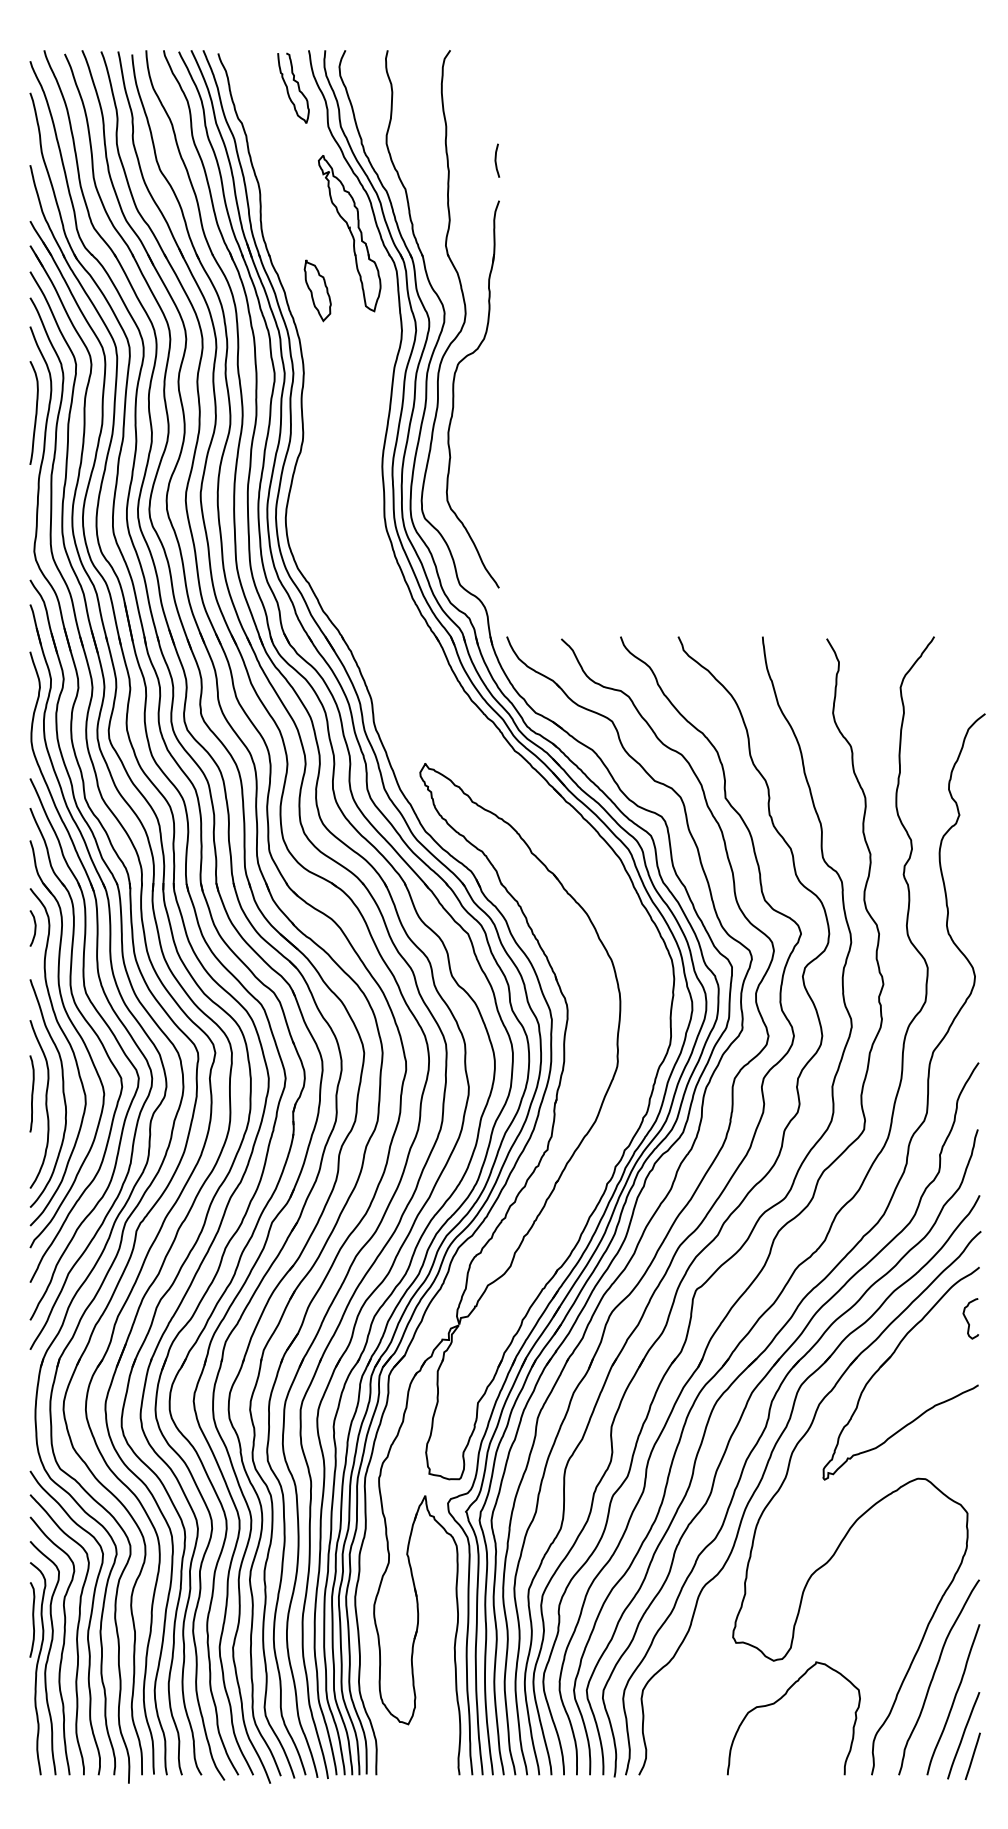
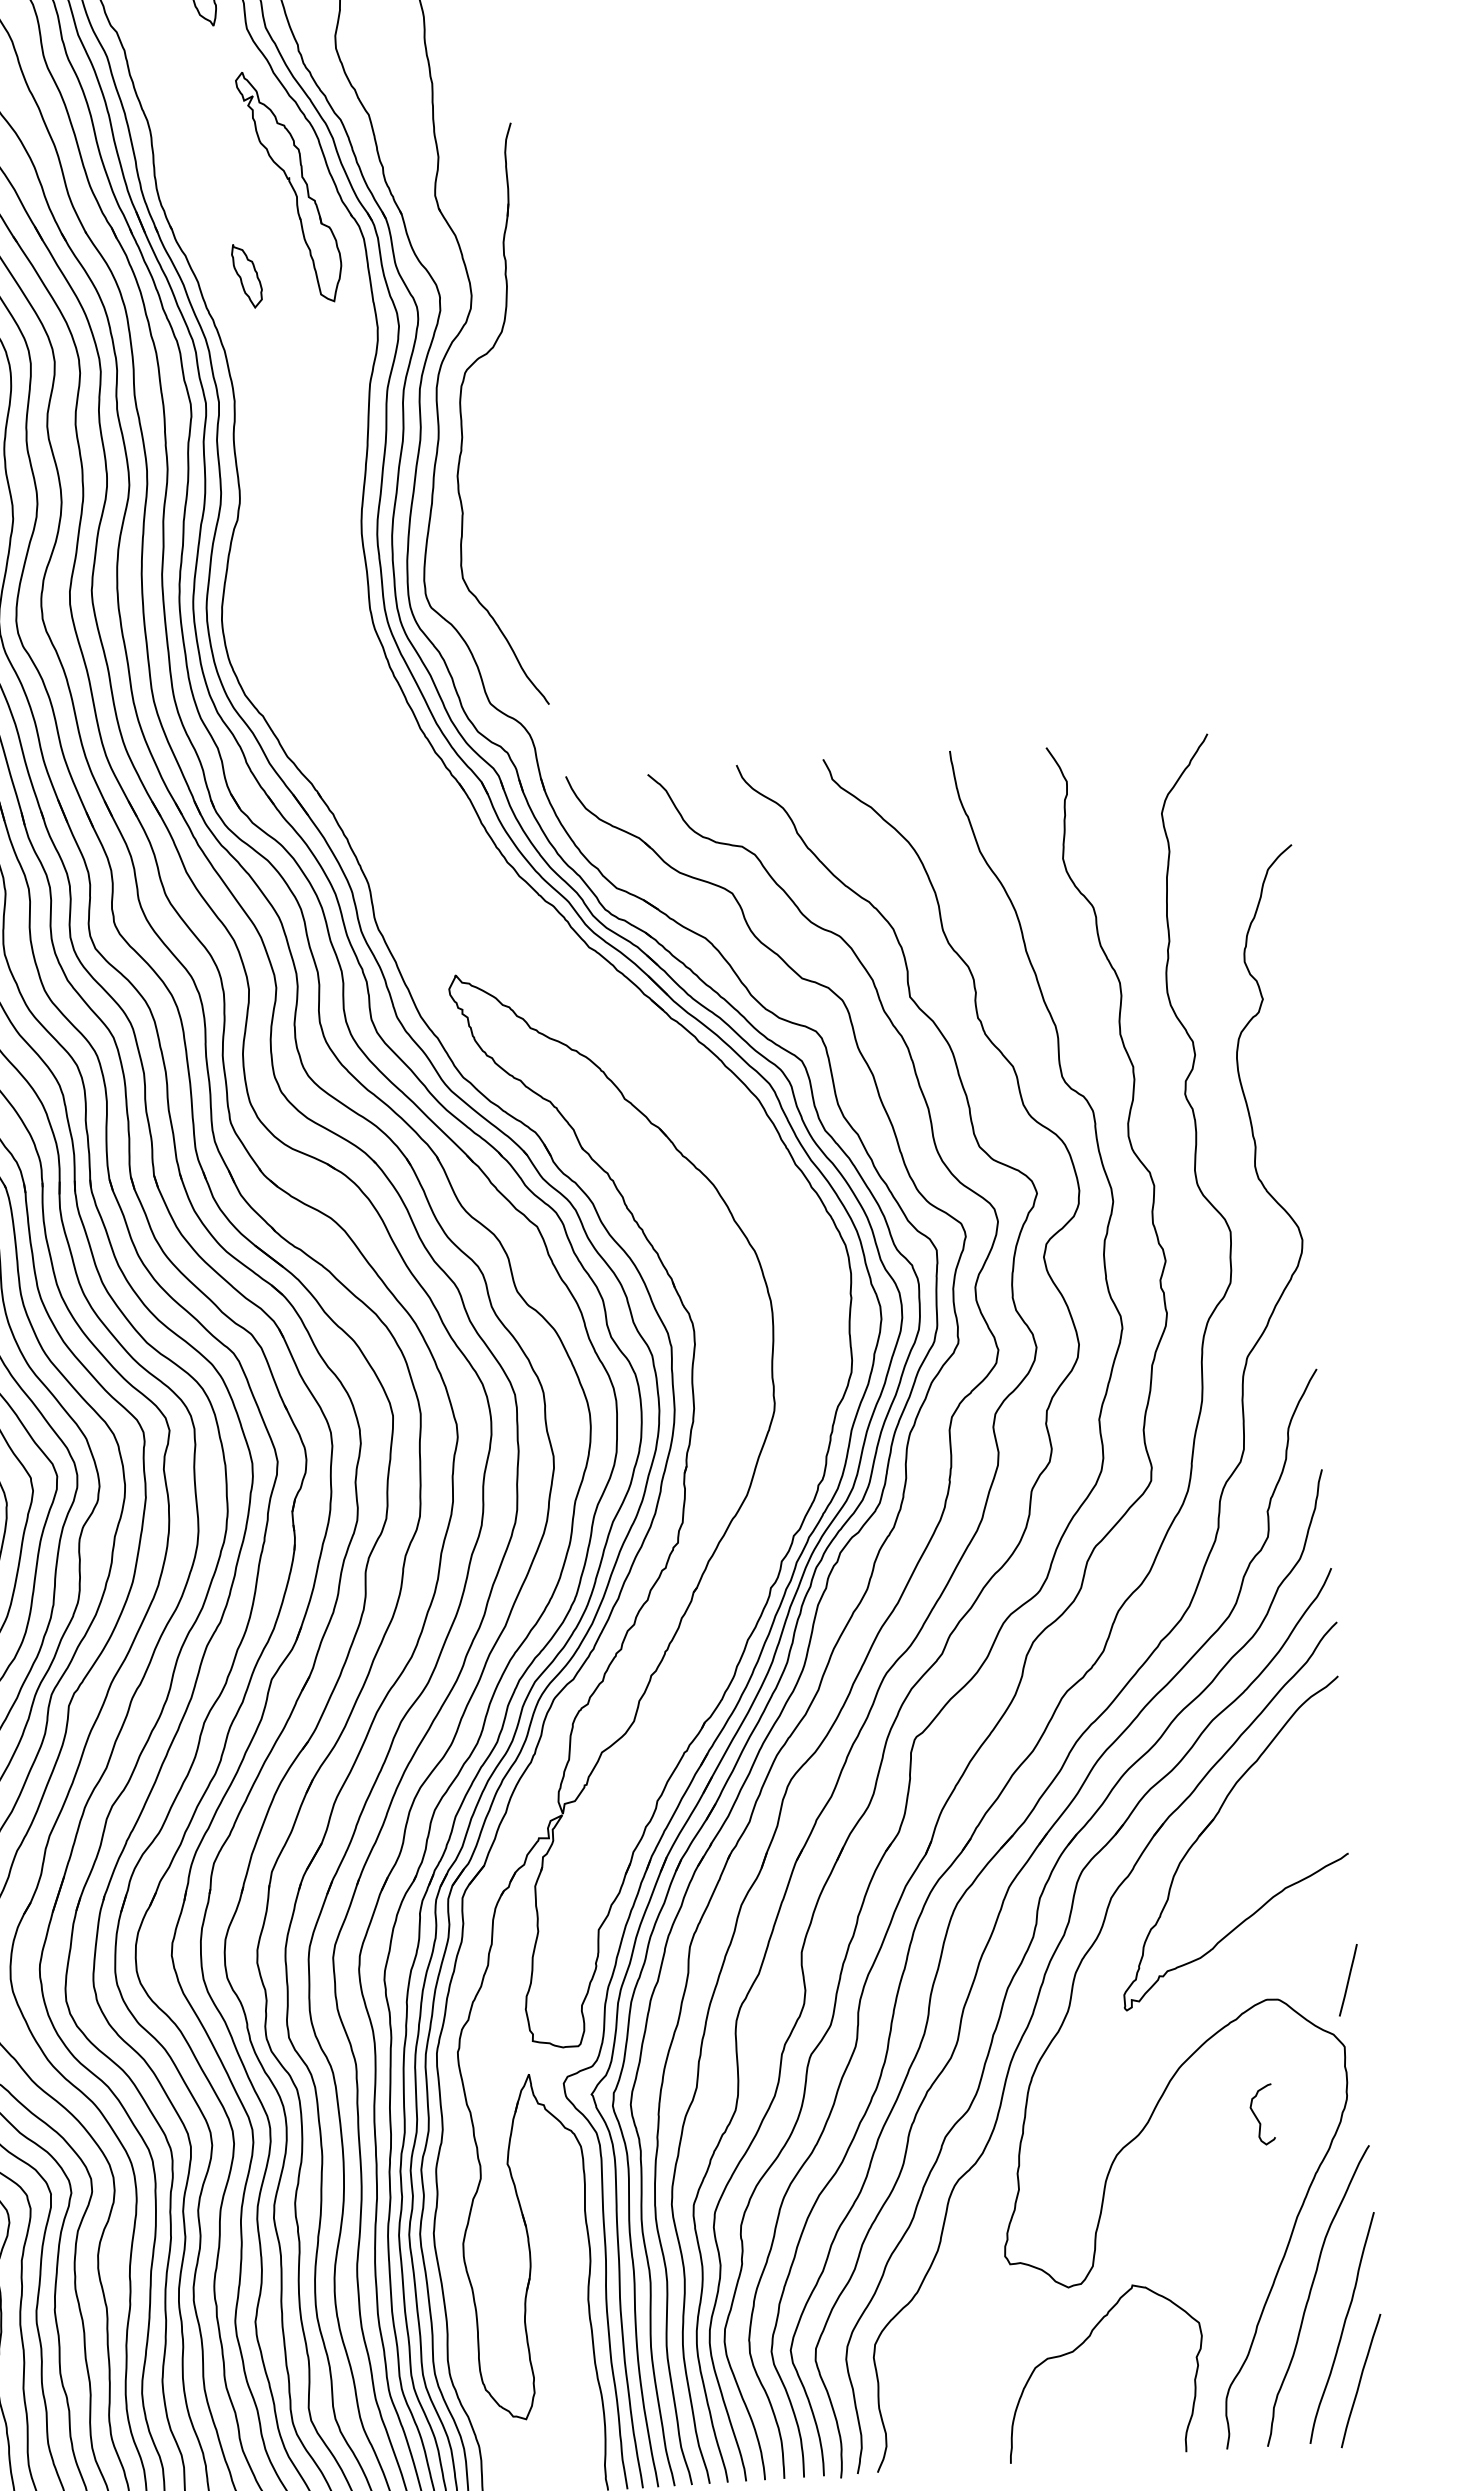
curve: (496, 160) -> (502, 62), removed
part: (317, 290) -> (246, 275), size x0.7
curve: (967, 1319) -> (1257, 2116), moved
line: (972, 1756) -> (1347, 1980), moved

